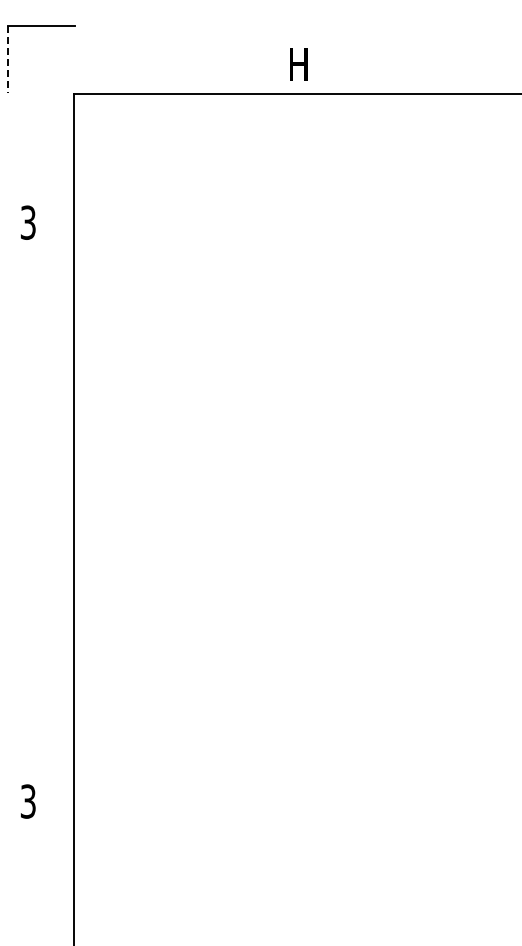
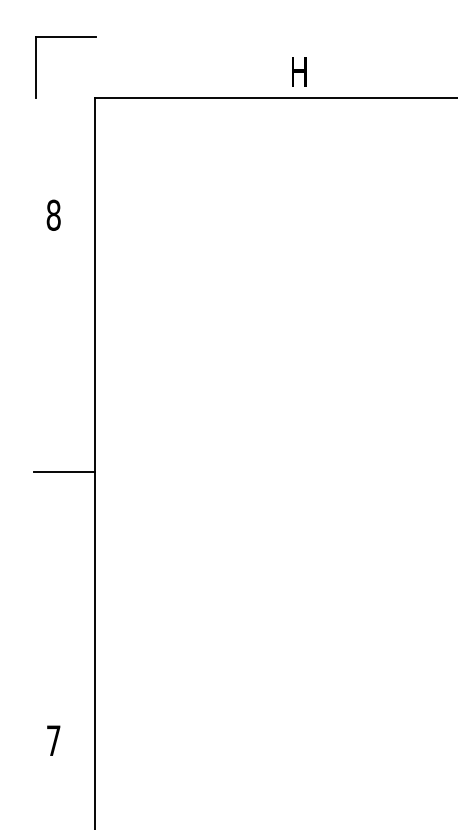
line: (8, 60) -> (35, 68), dashed -> solid
text: (27, 222) -> (53, 215), 3 -> 8
line: (39, 505) -> (63, 472), added
text: (27, 801) -> (53, 740), 3 -> 7

